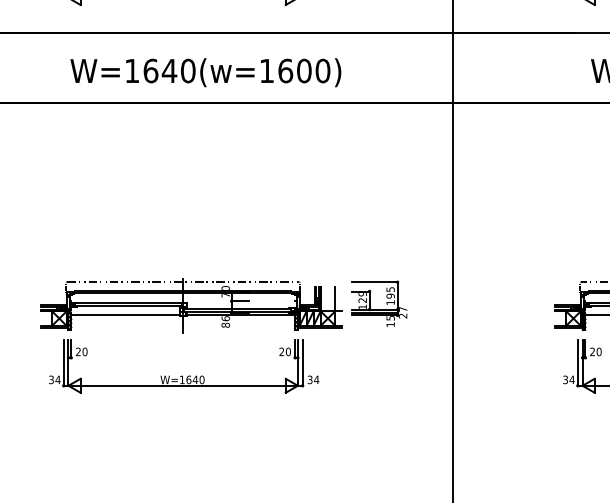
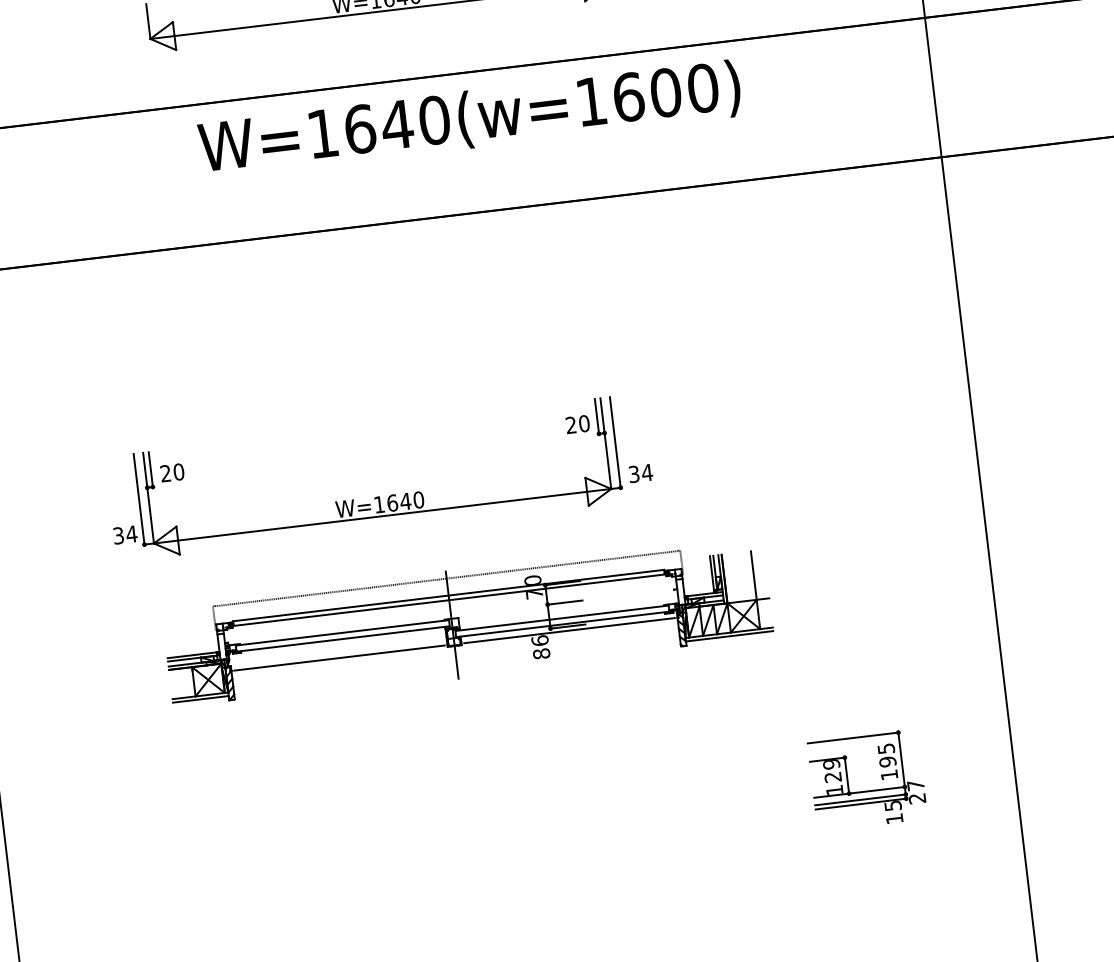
text: (205, 72) -> (469, 119), moved
part: (379, 303) -> (867, 779), moved
part: (182, 375) -> (378, 495), moved

